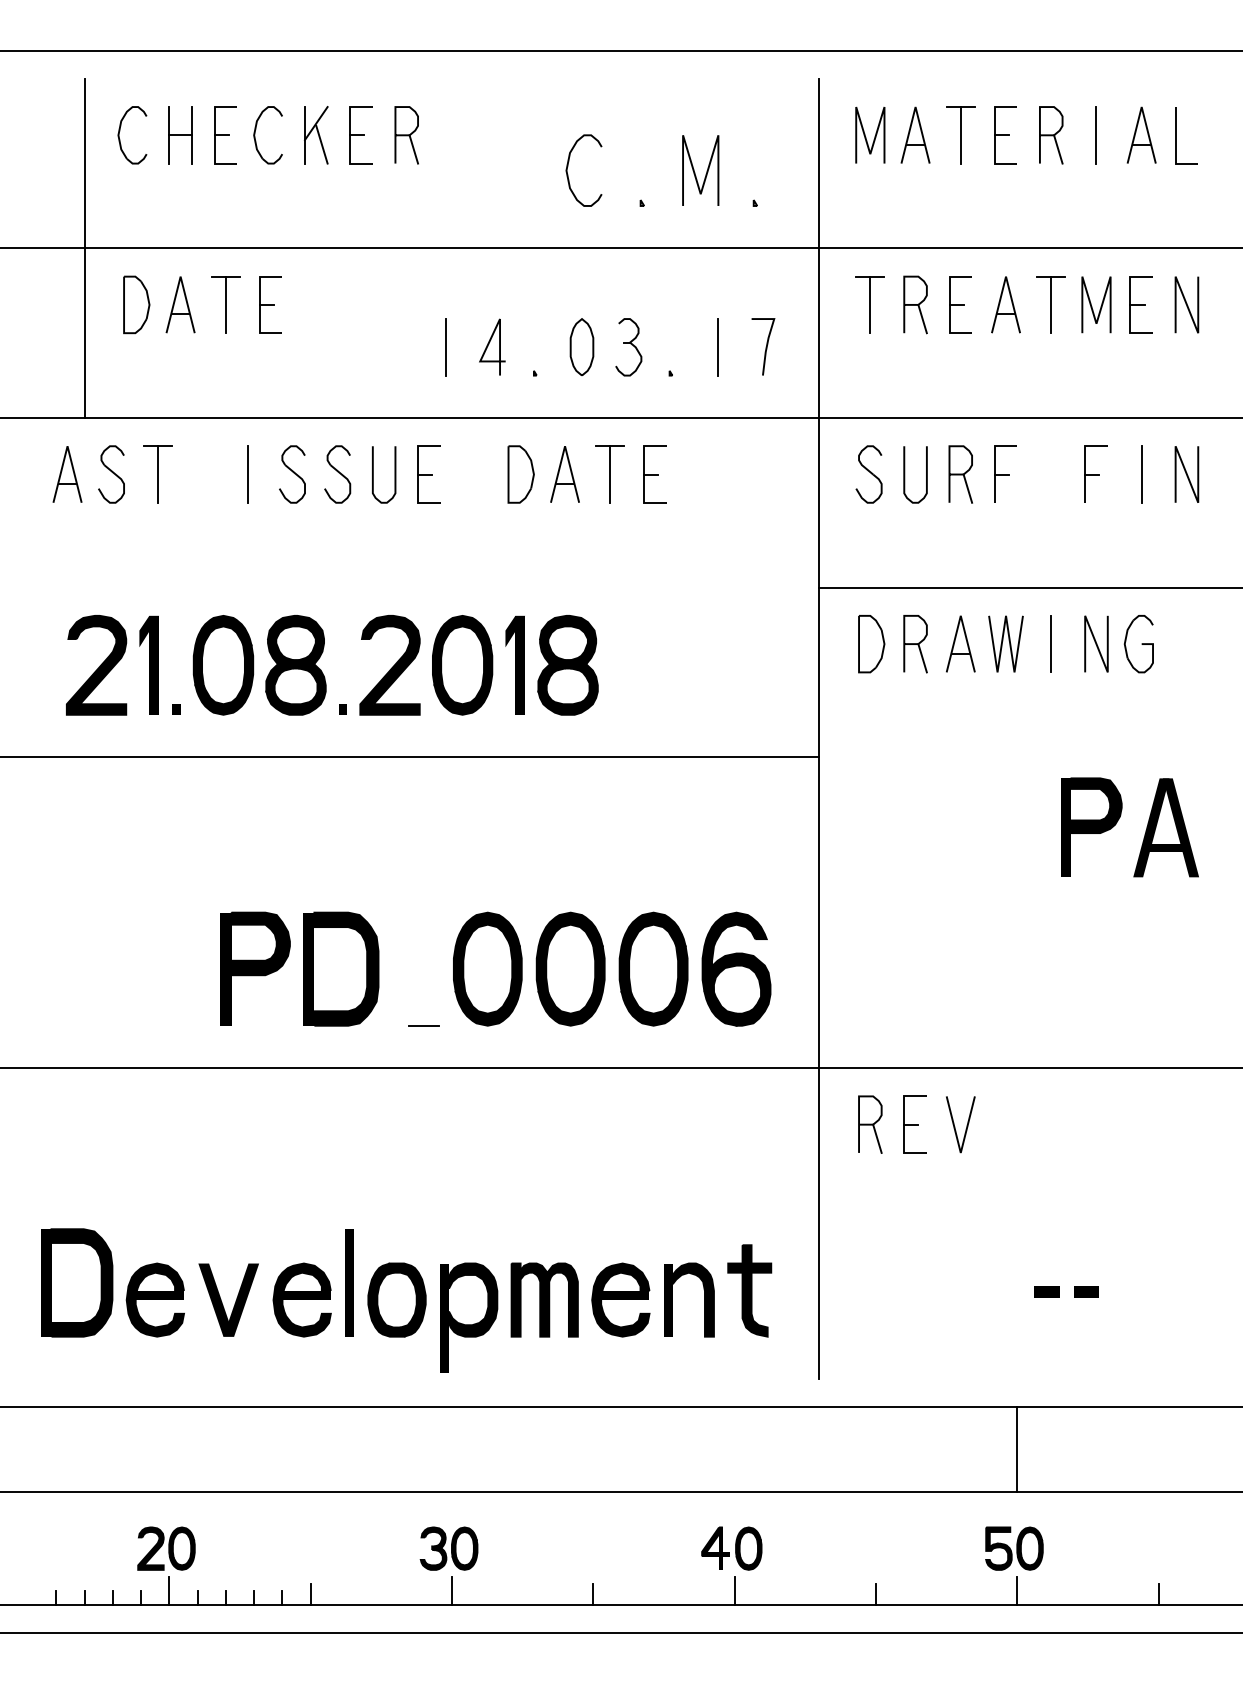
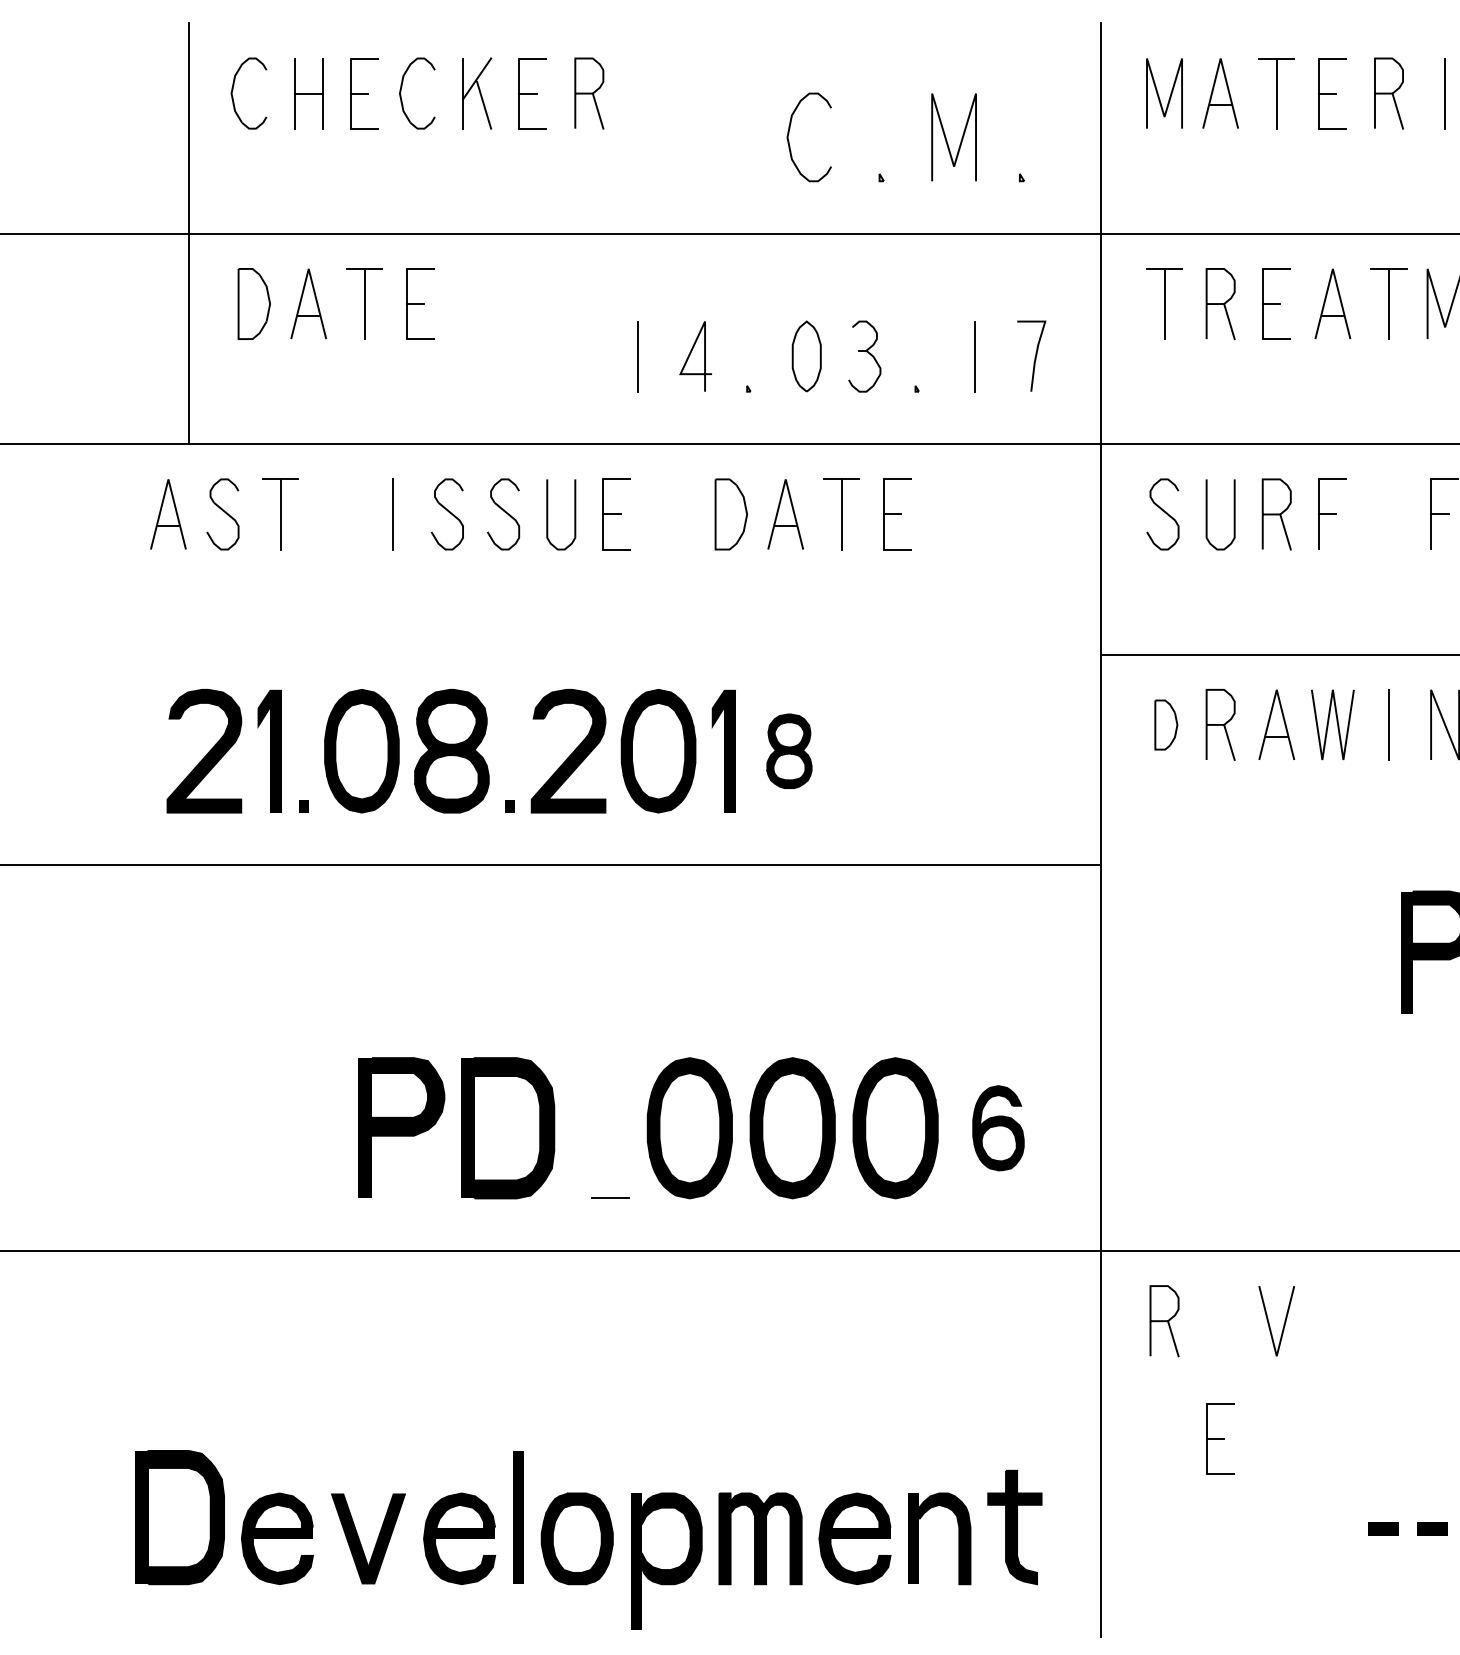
part: (871, 644) -> (1165, 725), size x0.7
part: (567, 665) -> (788, 751), size x0.6
part: (736, 968) -> (998, 1127), size x0.6
part: (914, 1124) -> (1219, 1438), moved

